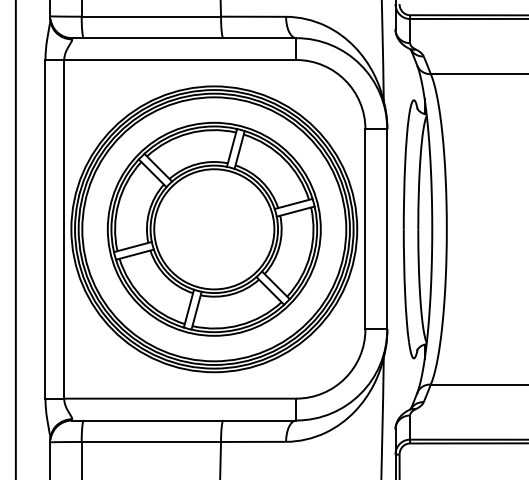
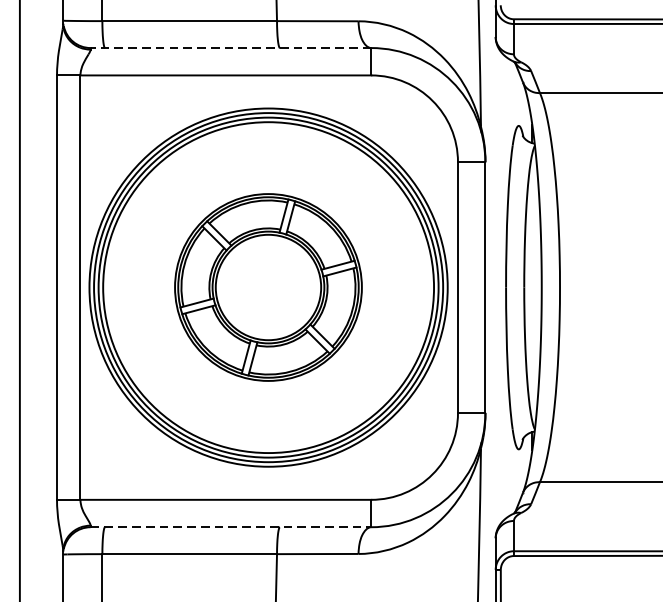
line: (184, 38) -> (231, 48), solid -> dashed
part: (213, 228) -> (267, 286), size x0.7
line: (184, 420) -> (231, 527), solid -> dashed

